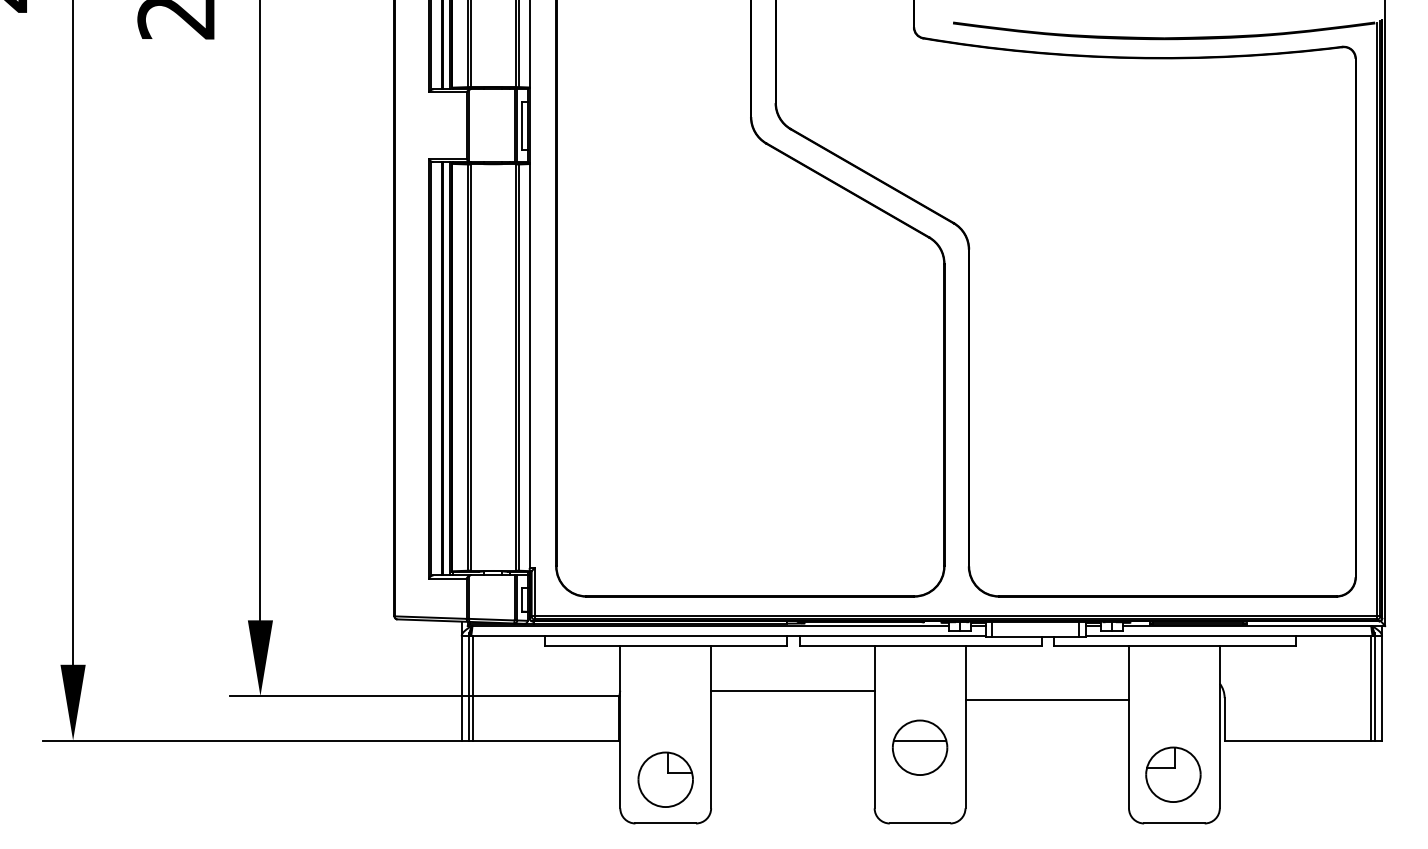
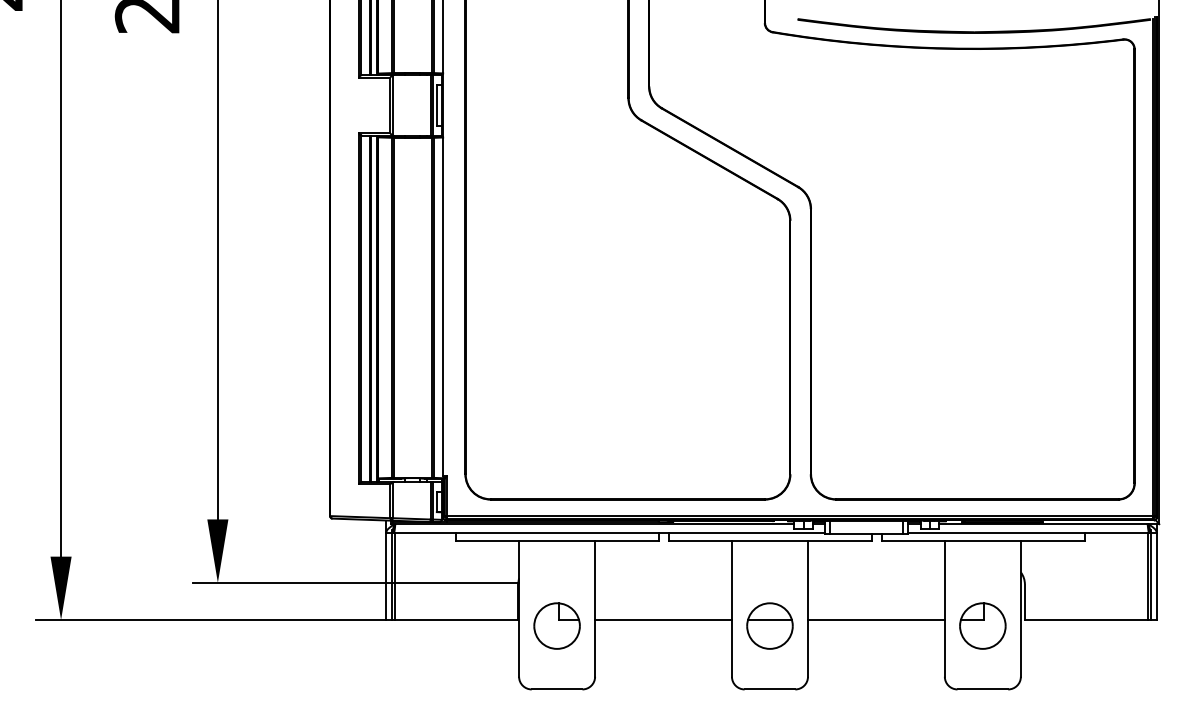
line: (792, 690) -> (663, 619), moved
line: (1047, 699) -> (876, 619), moved
part: (1173, 774) -> (982, 625), moved
part: (665, 779) -> (556, 625), moved

